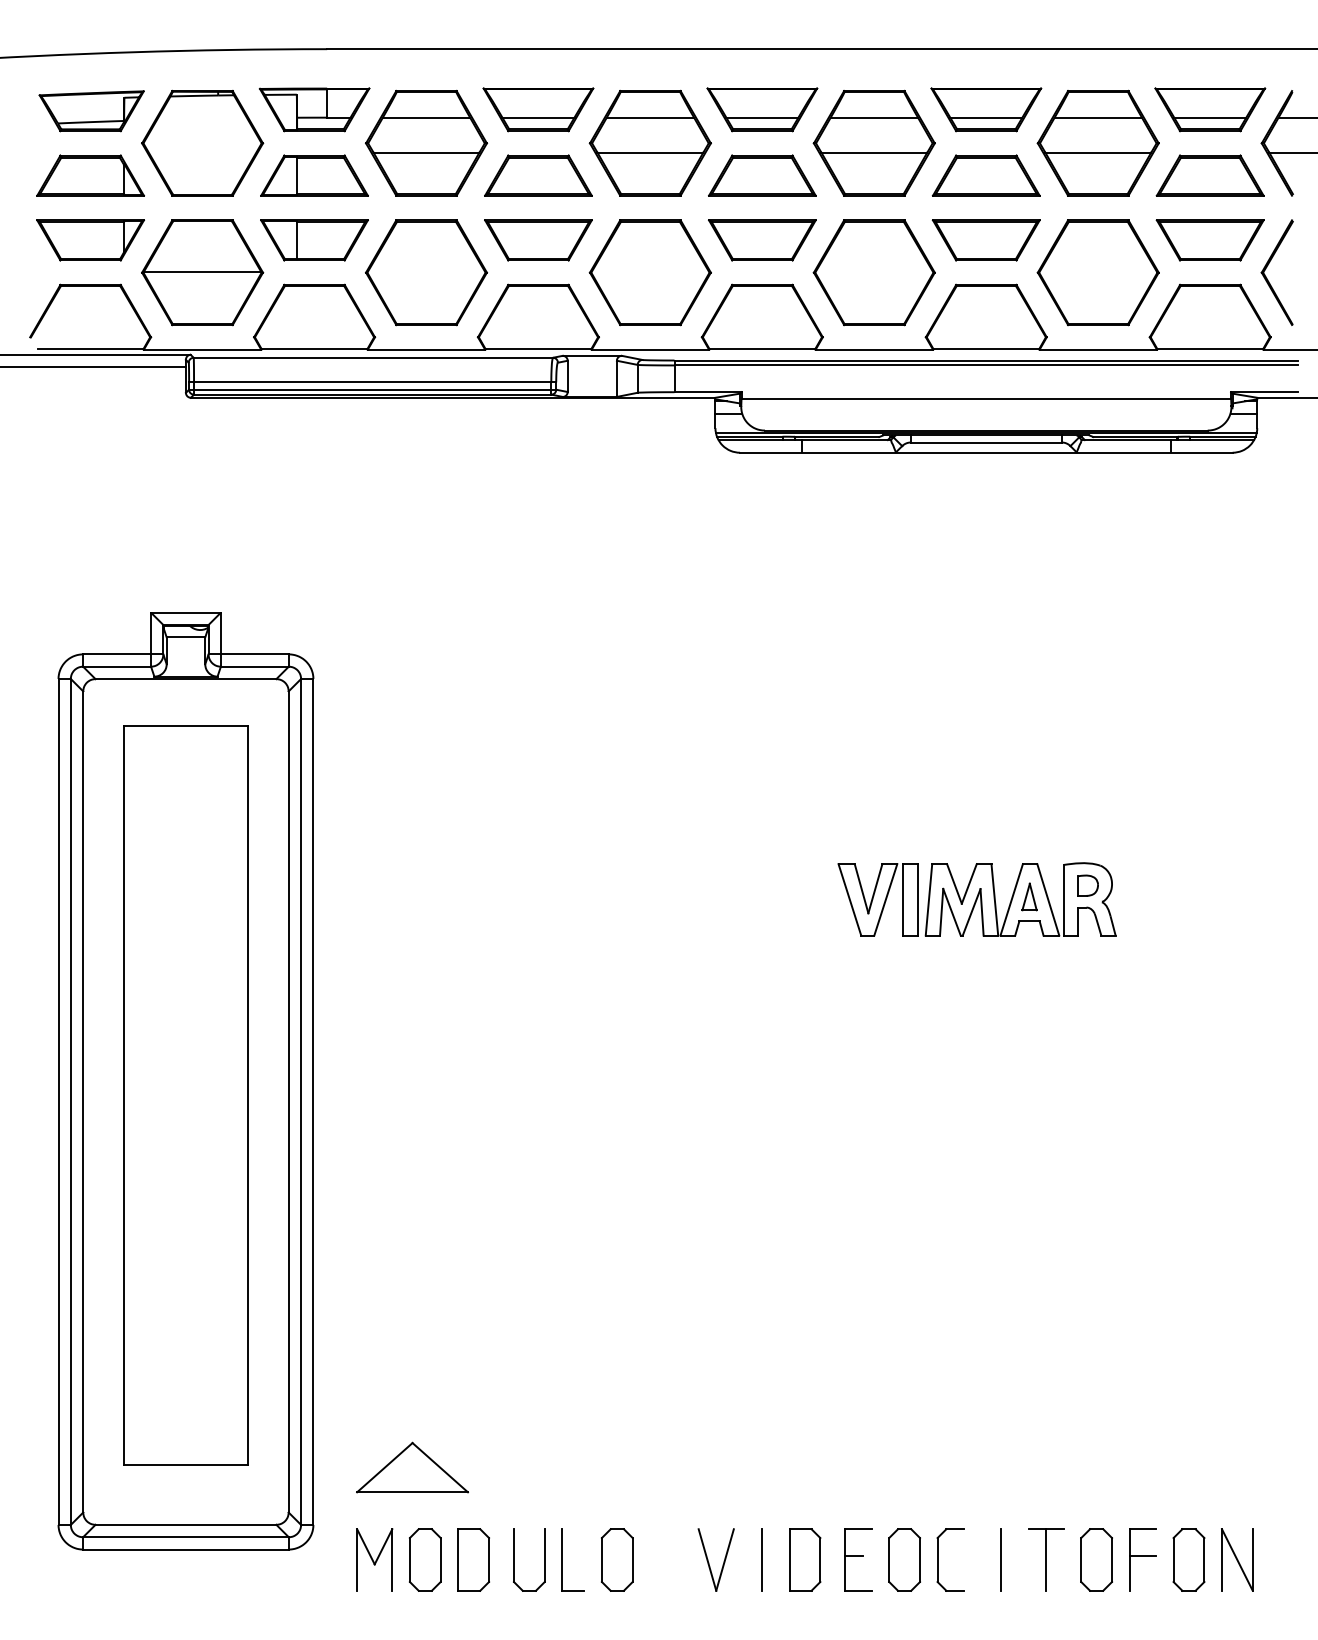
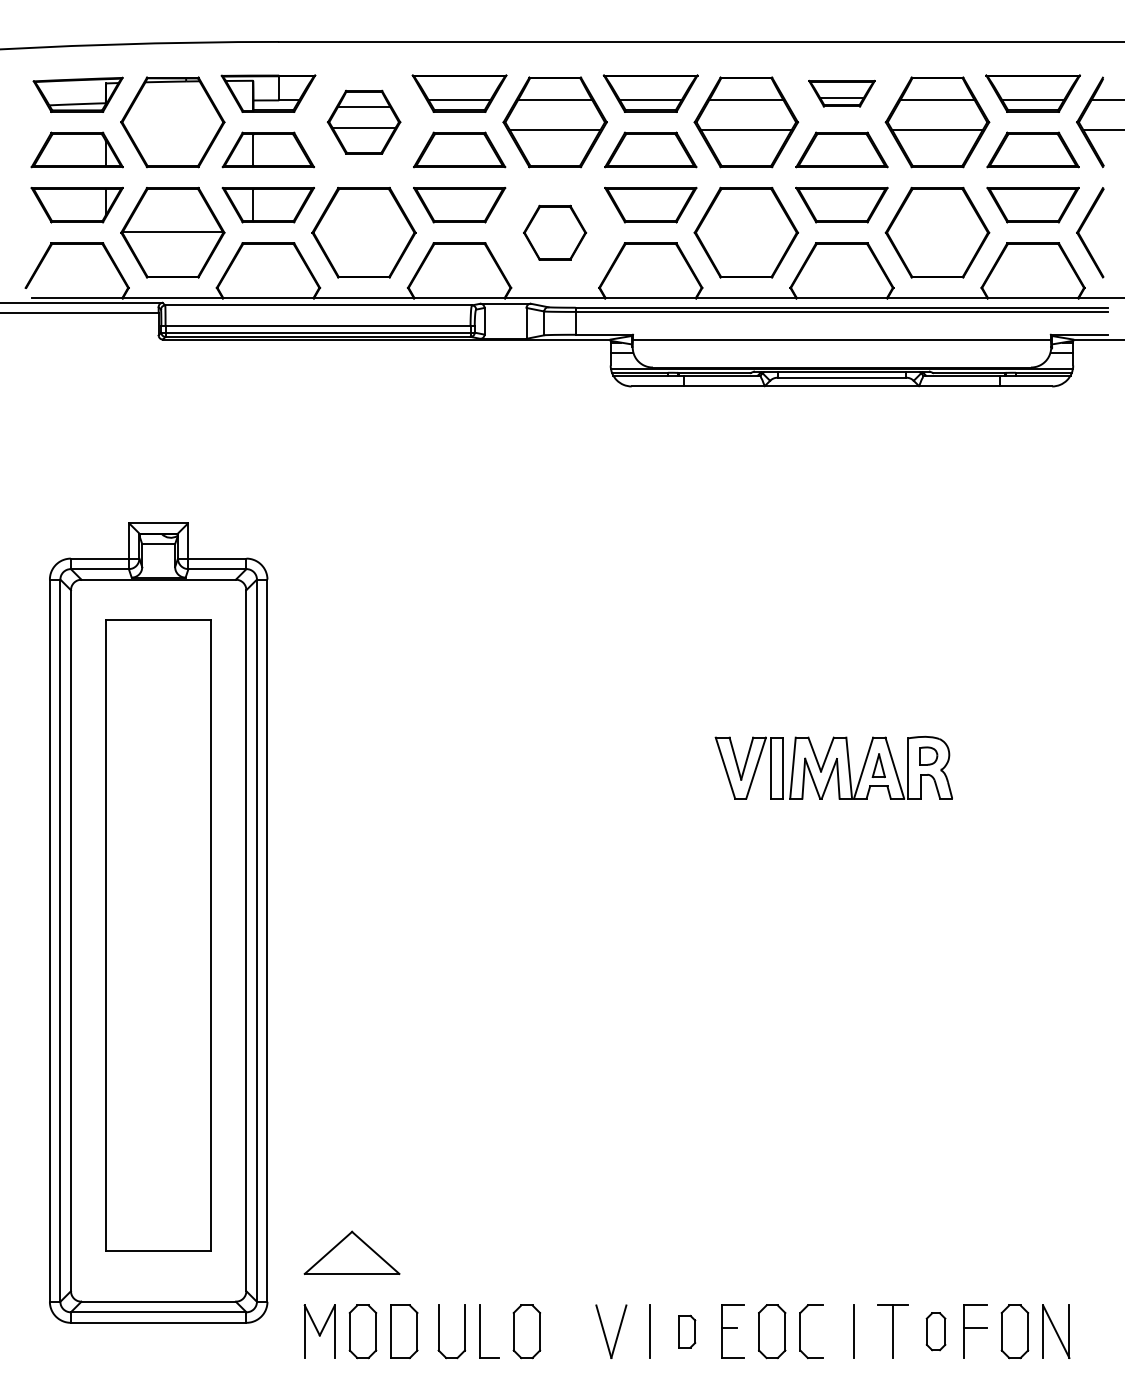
part: (986, 109) -> (842, 93), size x0.7
part: (426, 142) -> (364, 121), size x0.7
part: (649, 272) -> (554, 232), size x0.6
part: (805, 1559) -> (687, 1331), size x0.6
part: (1096, 1559) -> (935, 1331), size x0.7

